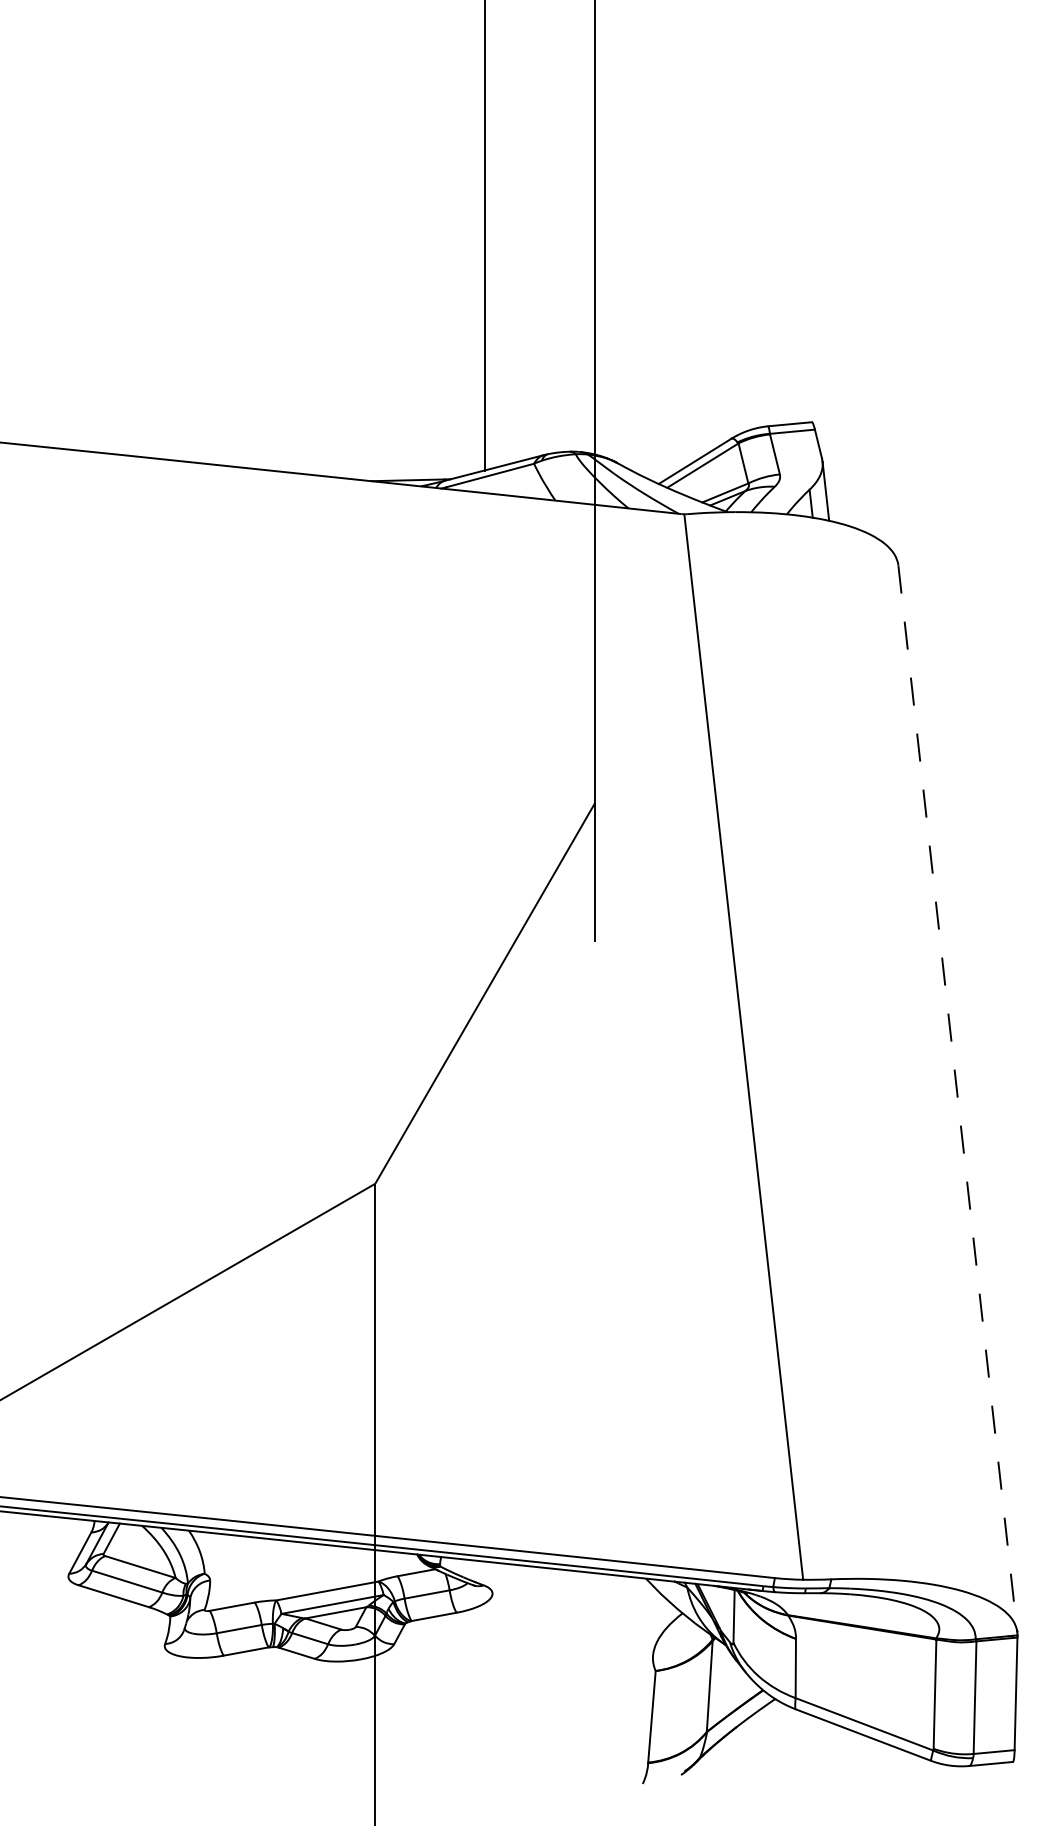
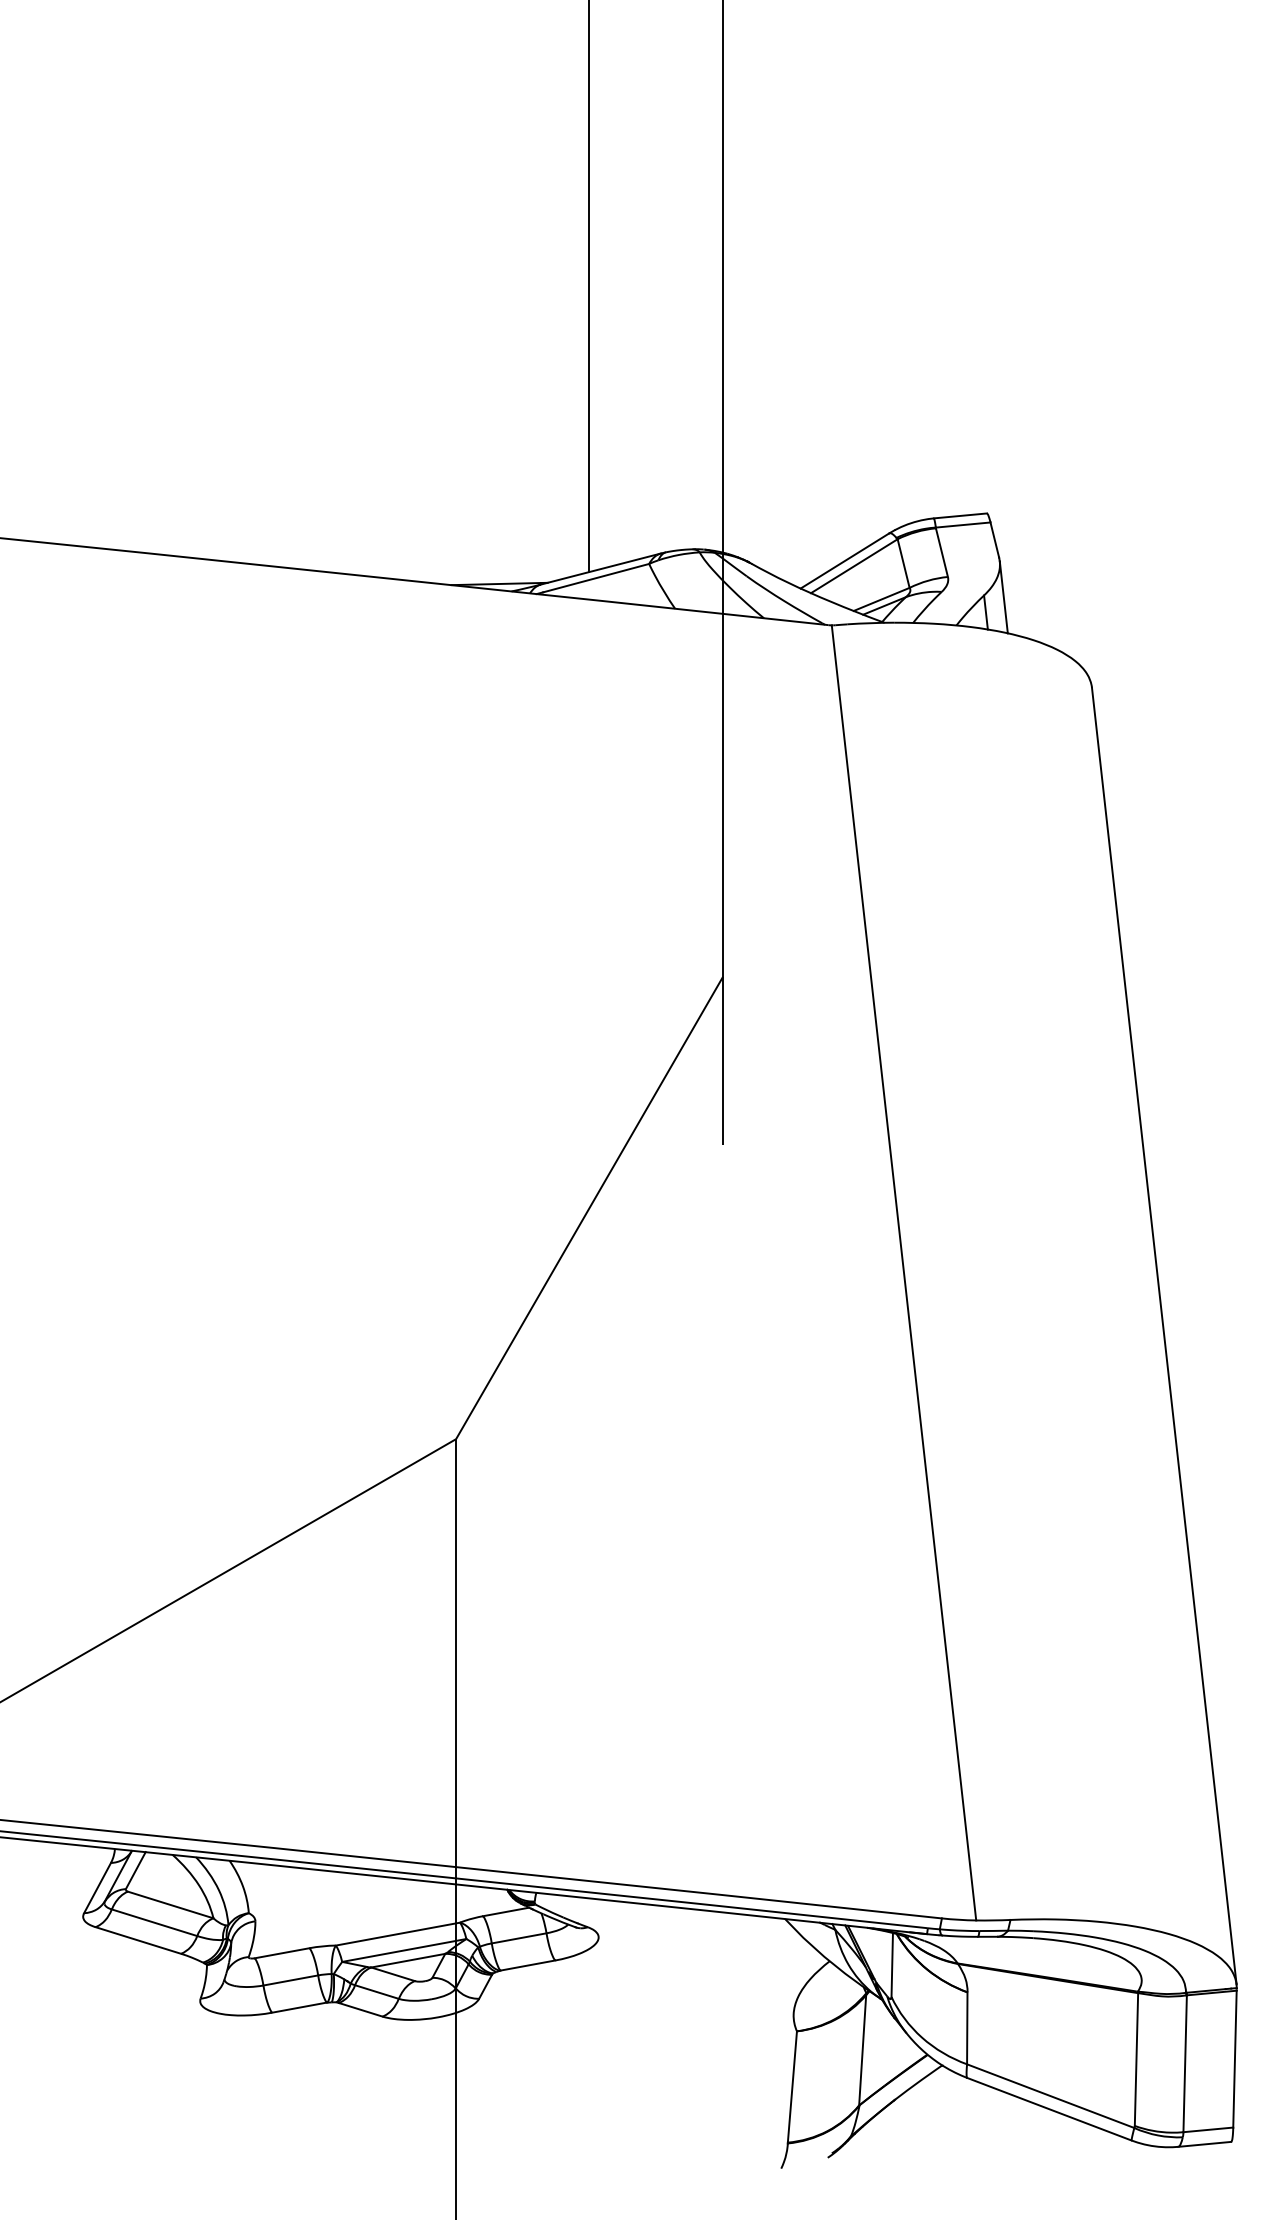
line: (958, 1099) -> (1164, 1336), dashed -> solid

